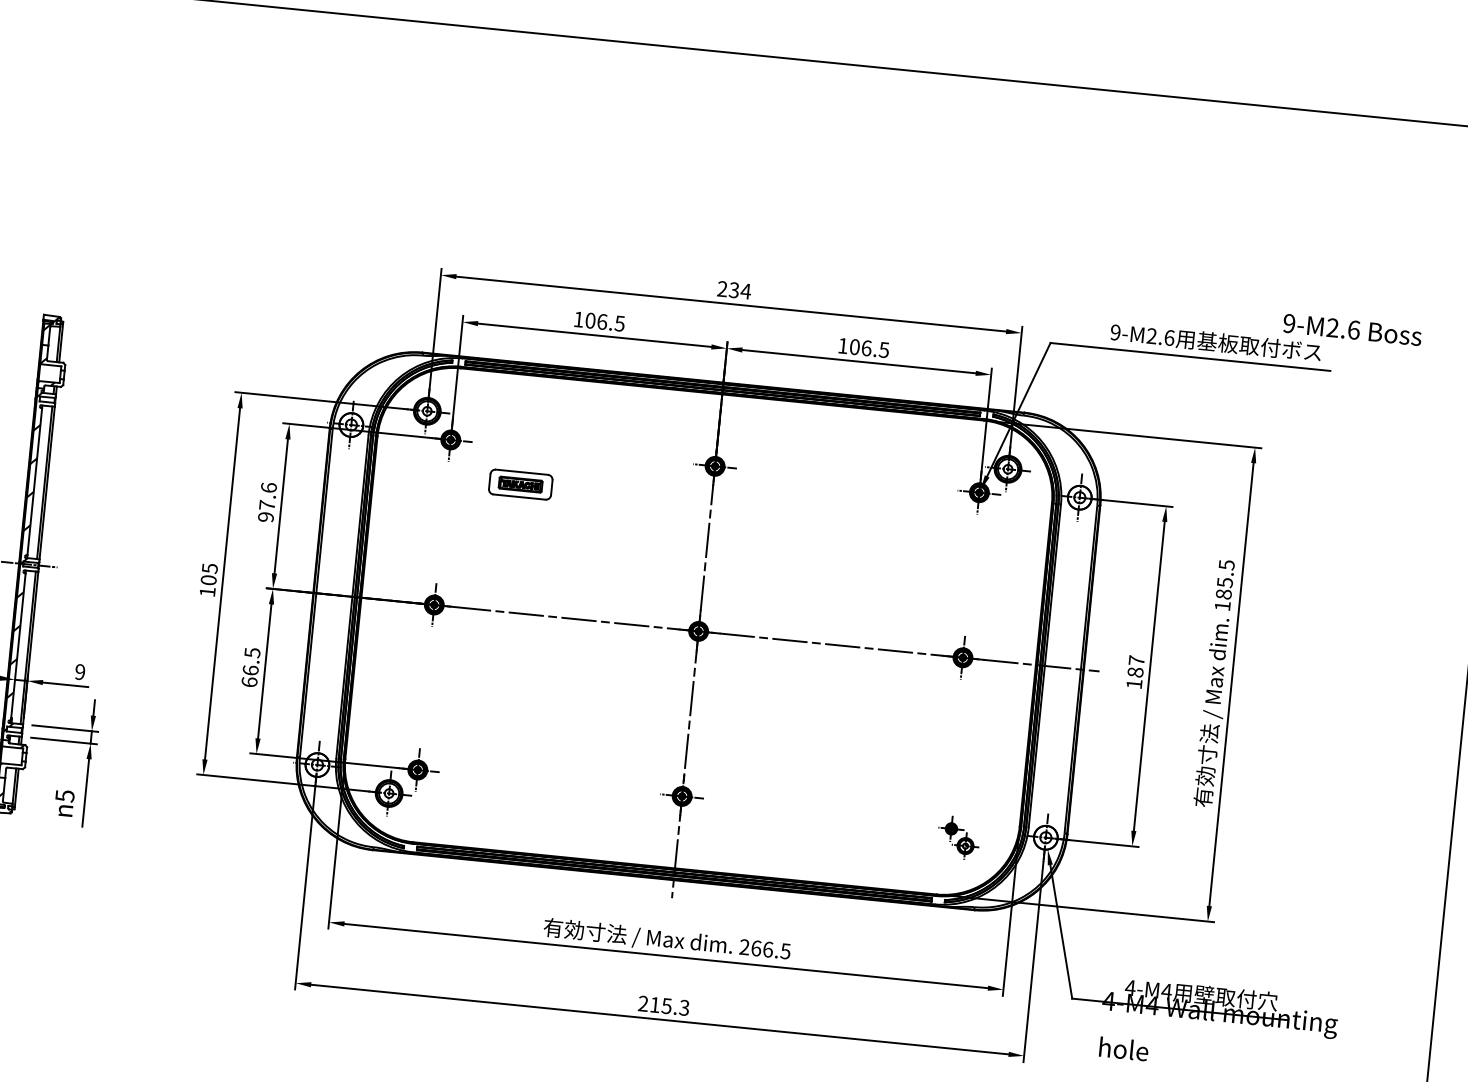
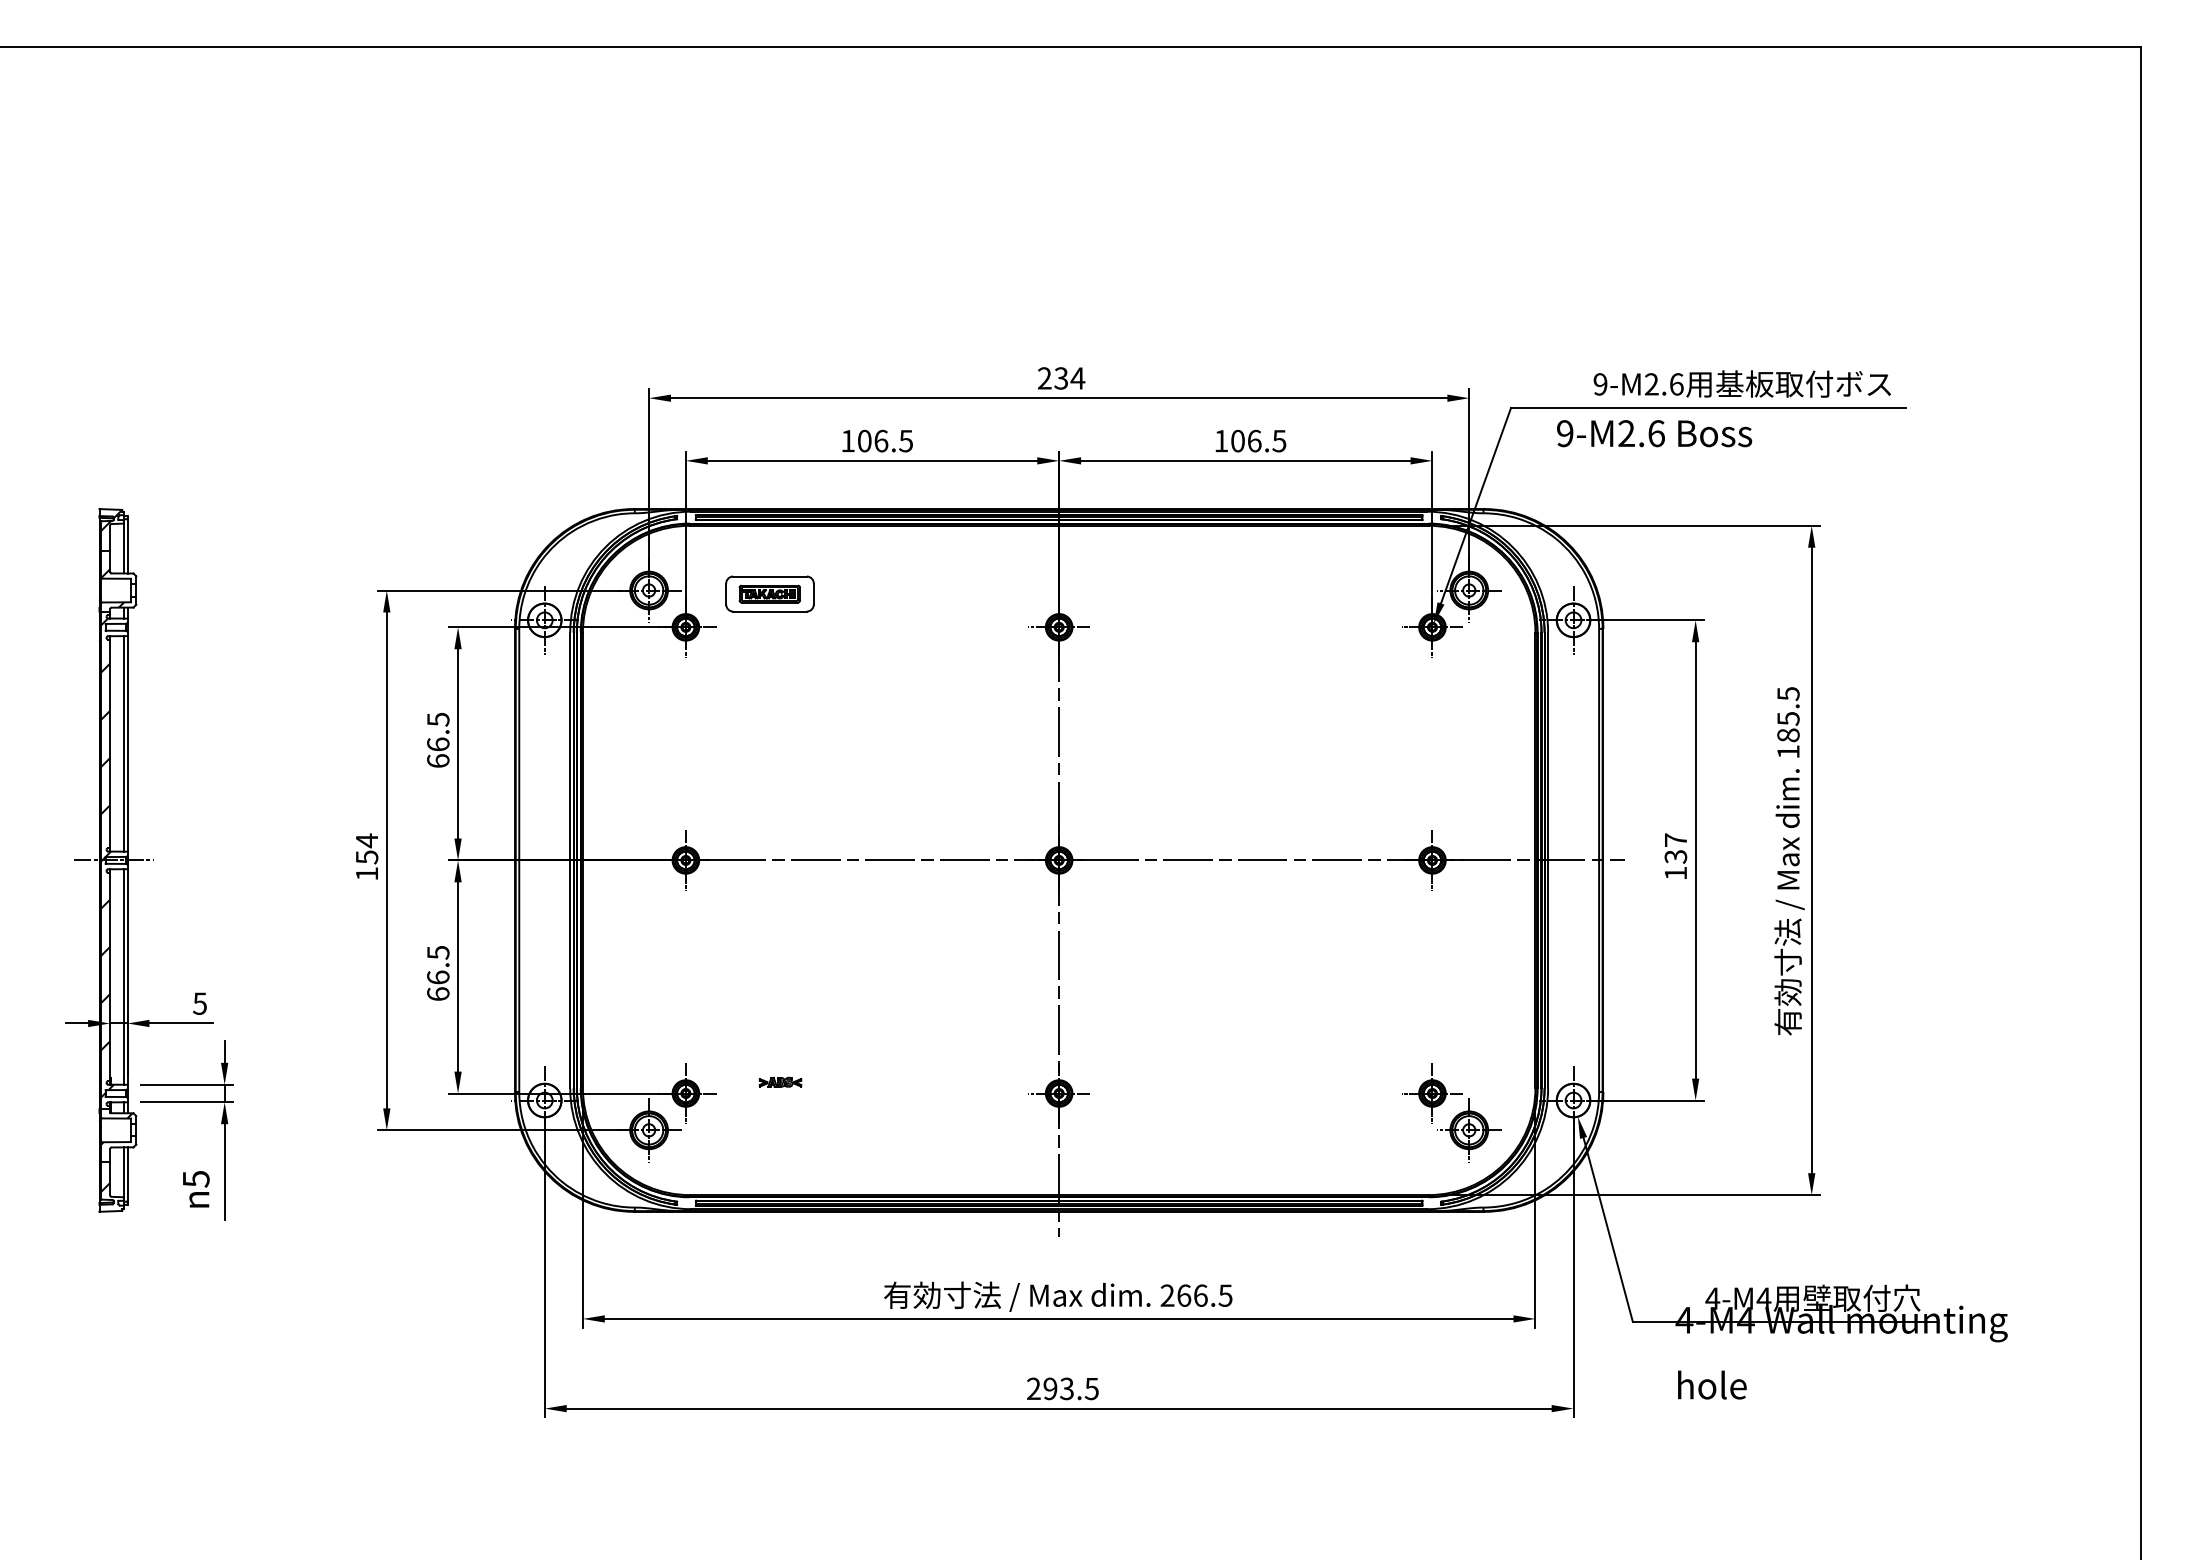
text: (1352, 329) -> (1654, 433), moved
part: (520, 484) -> (769, 593), moved
text: (267, 501) -> (438, 739), 97.6 -> 66.5
text: (209, 574) -> (366, 848), 105 -> 154
text: (79, 671) -> (199, 1003), 9 -> 5
text: (1135, 672) -> (1675, 856), 187 -> 137
part: (485, 768) -> (780, 1081), added
part: (958, 837) -> (1451, 1112), size x1.67
text: (669, 1006) -> (1070, 1388), 215.3 -> 293.5

